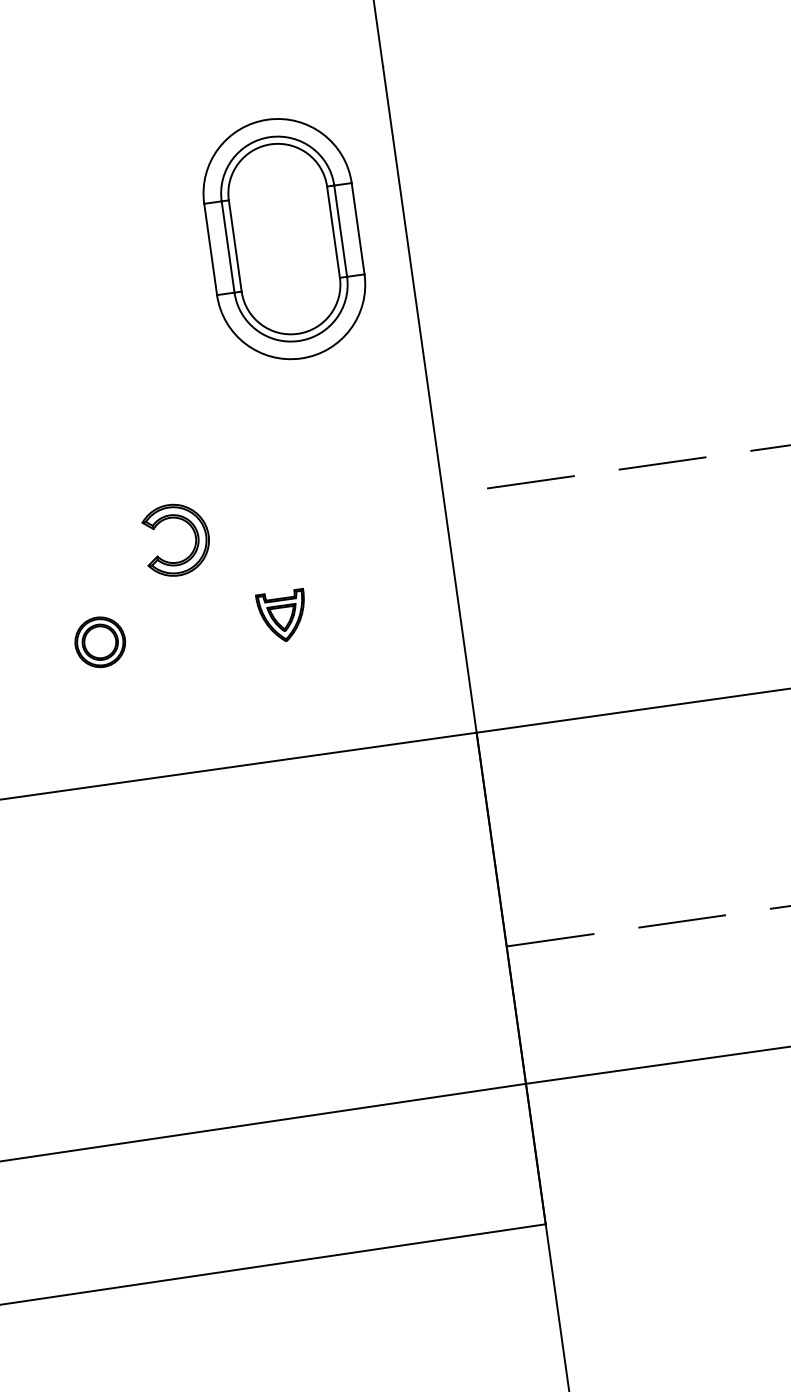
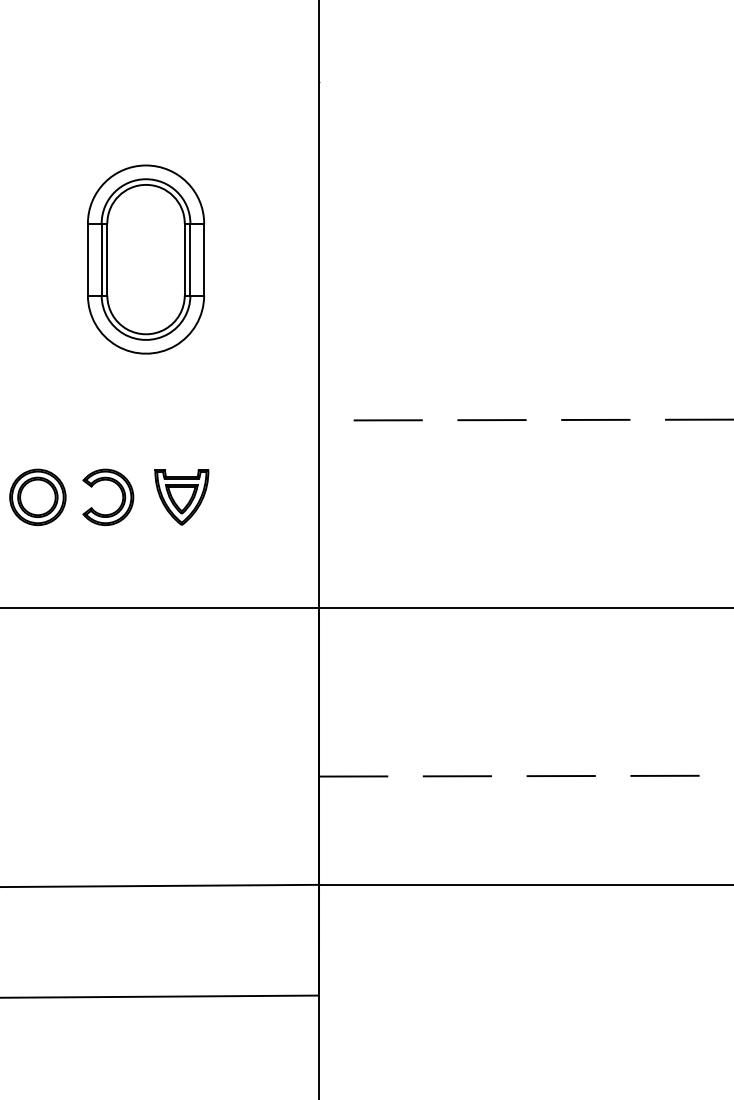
part: (284, 238) -> (146, 259), moved
part: (191, 528) -> (120, 490), moved
part: (282, 616) -> (181, 497), size x1.43
part: (99, 641) -> (37, 496), size x1.43

